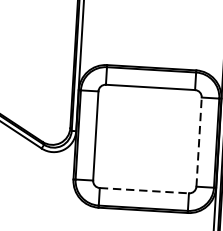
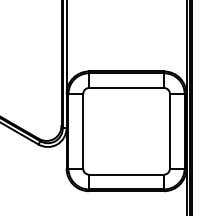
line: (198, 141) -> (169, 130), dashed -> solid
line: (145, 190) -> (127, 174), dashed -> solid

